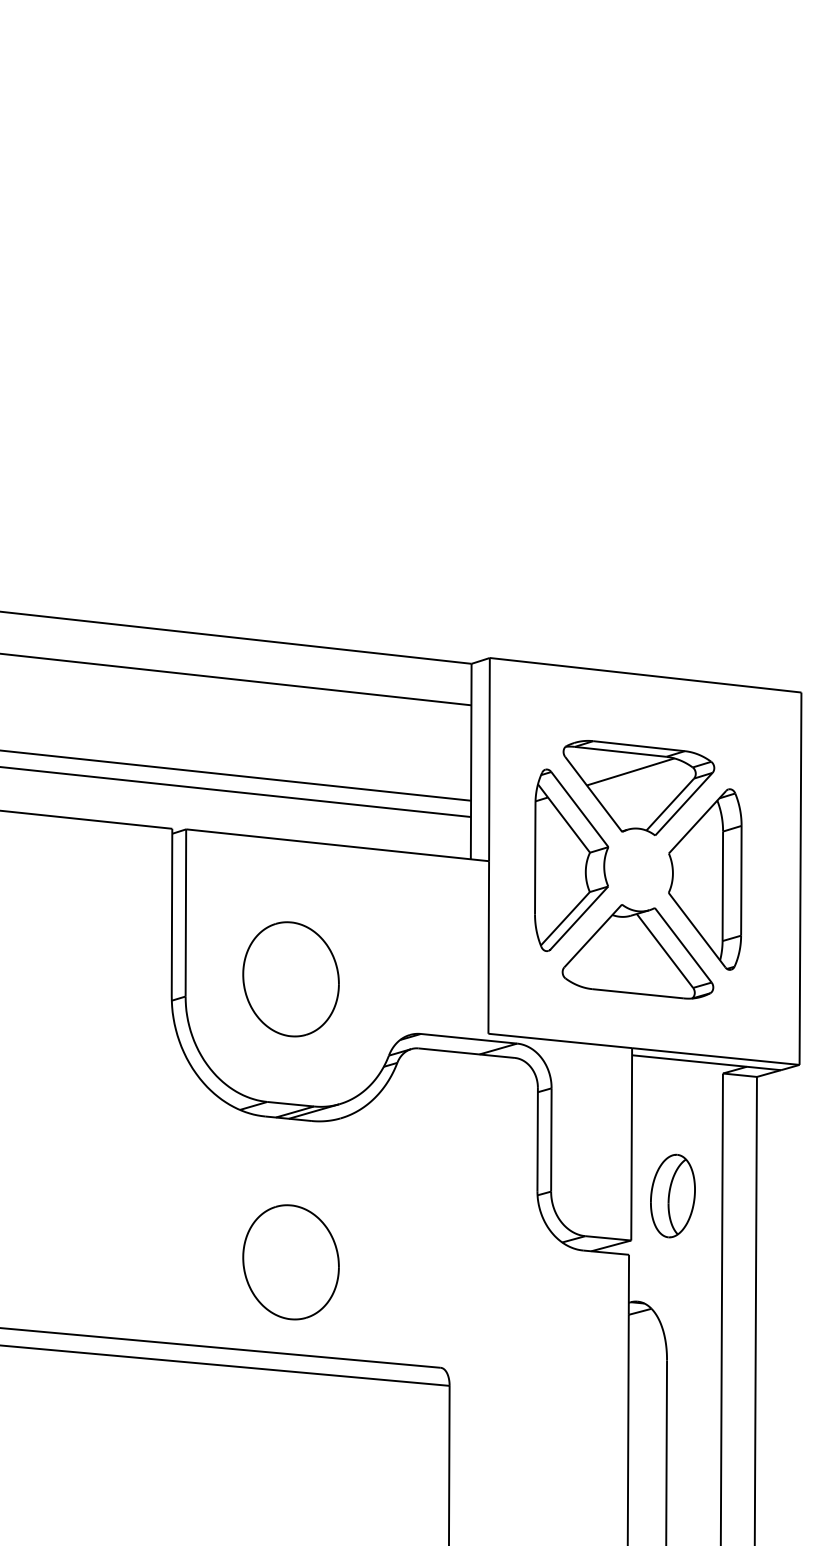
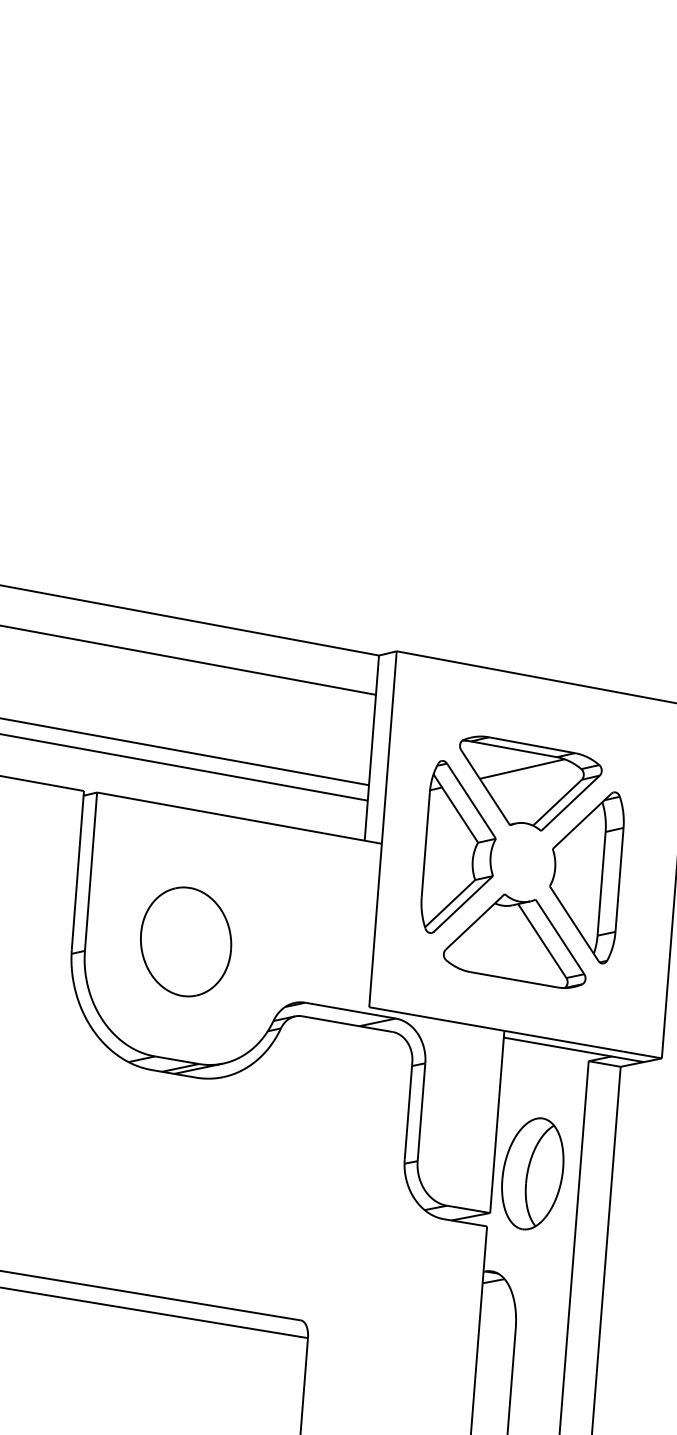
part: (672, 1195) -> (532, 1173), size x1.43
part: (290, 1262) -> (165, 1210), removed

